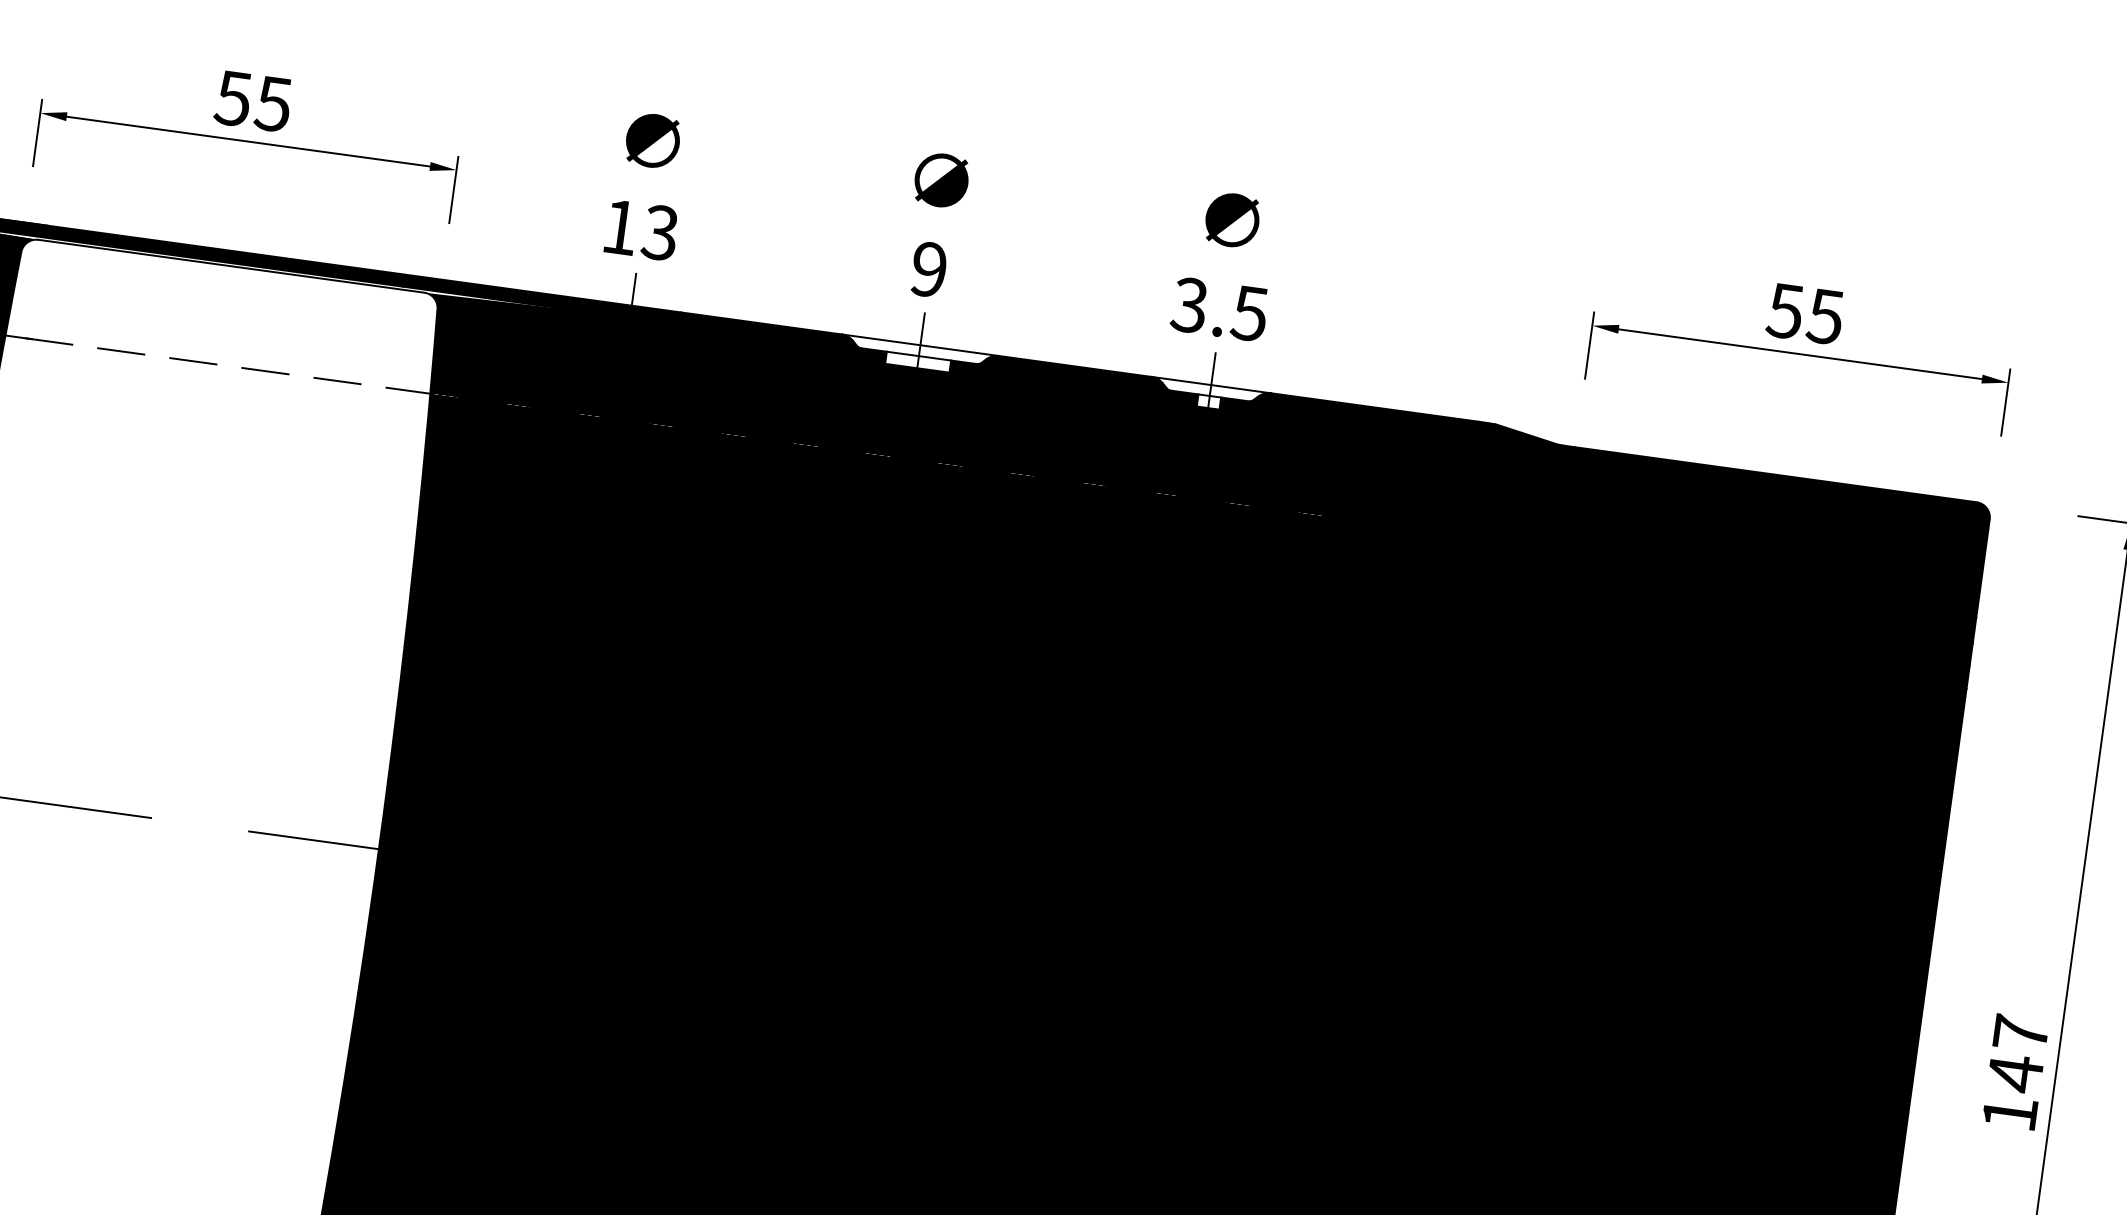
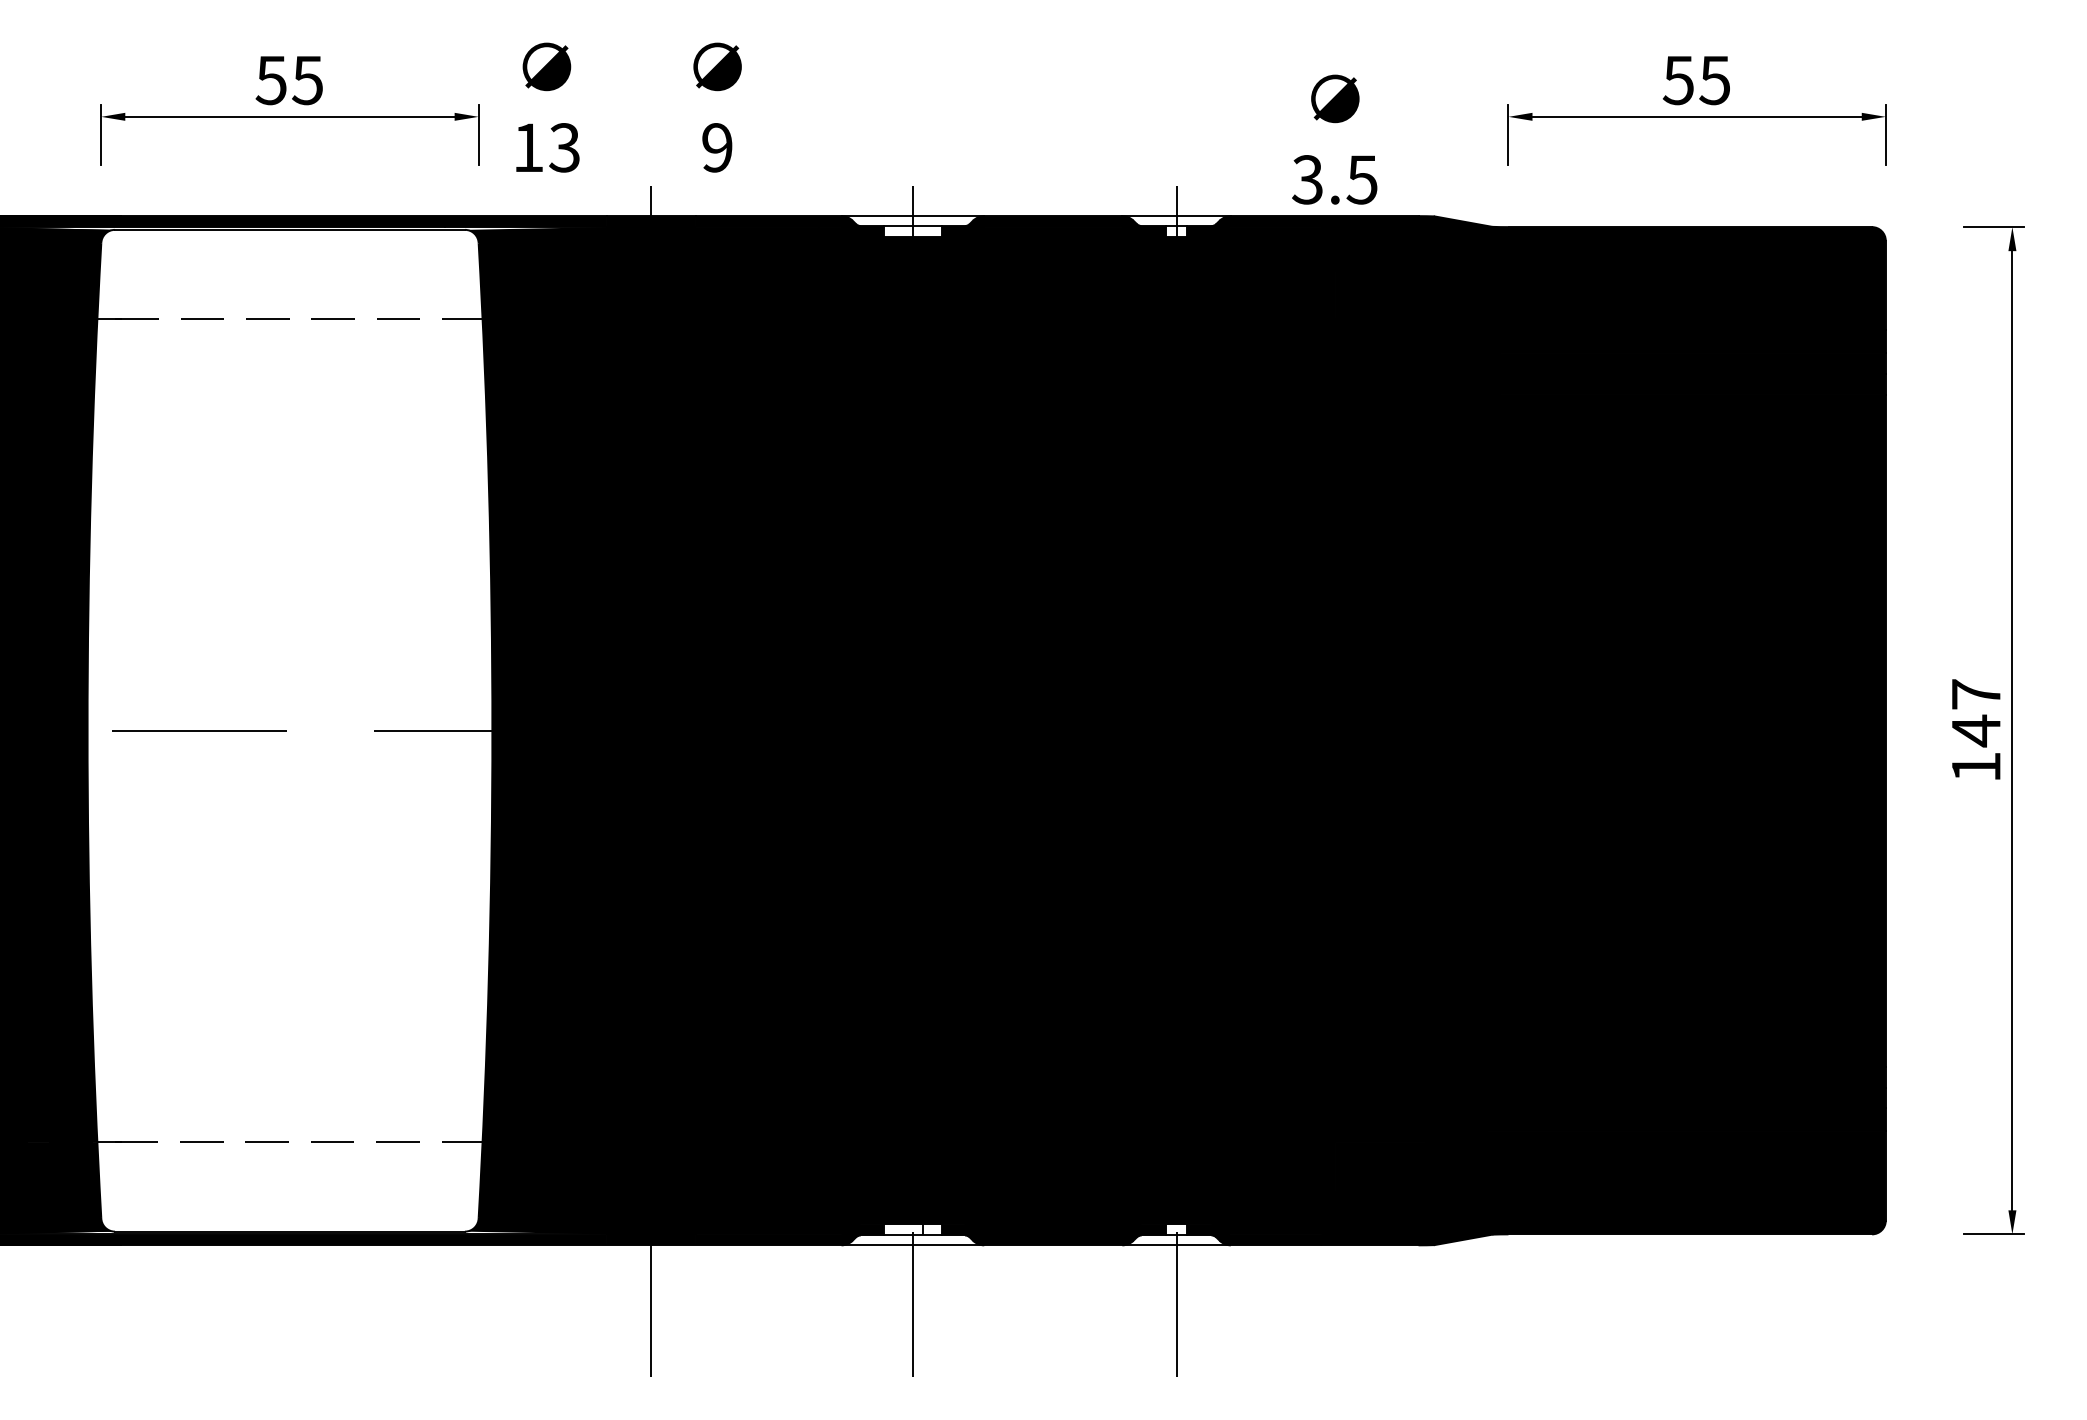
text: (647, 185) -> (547, 107), moved
text: (935, 225) -> (717, 107), moved
text: (1225, 264) -> (1334, 139), moved

